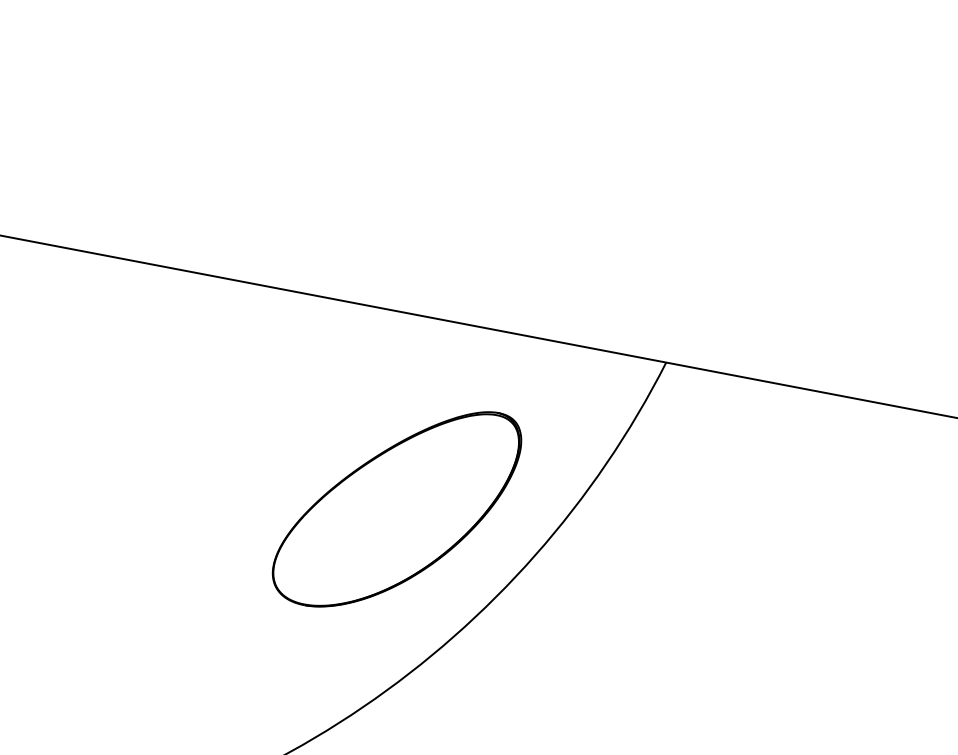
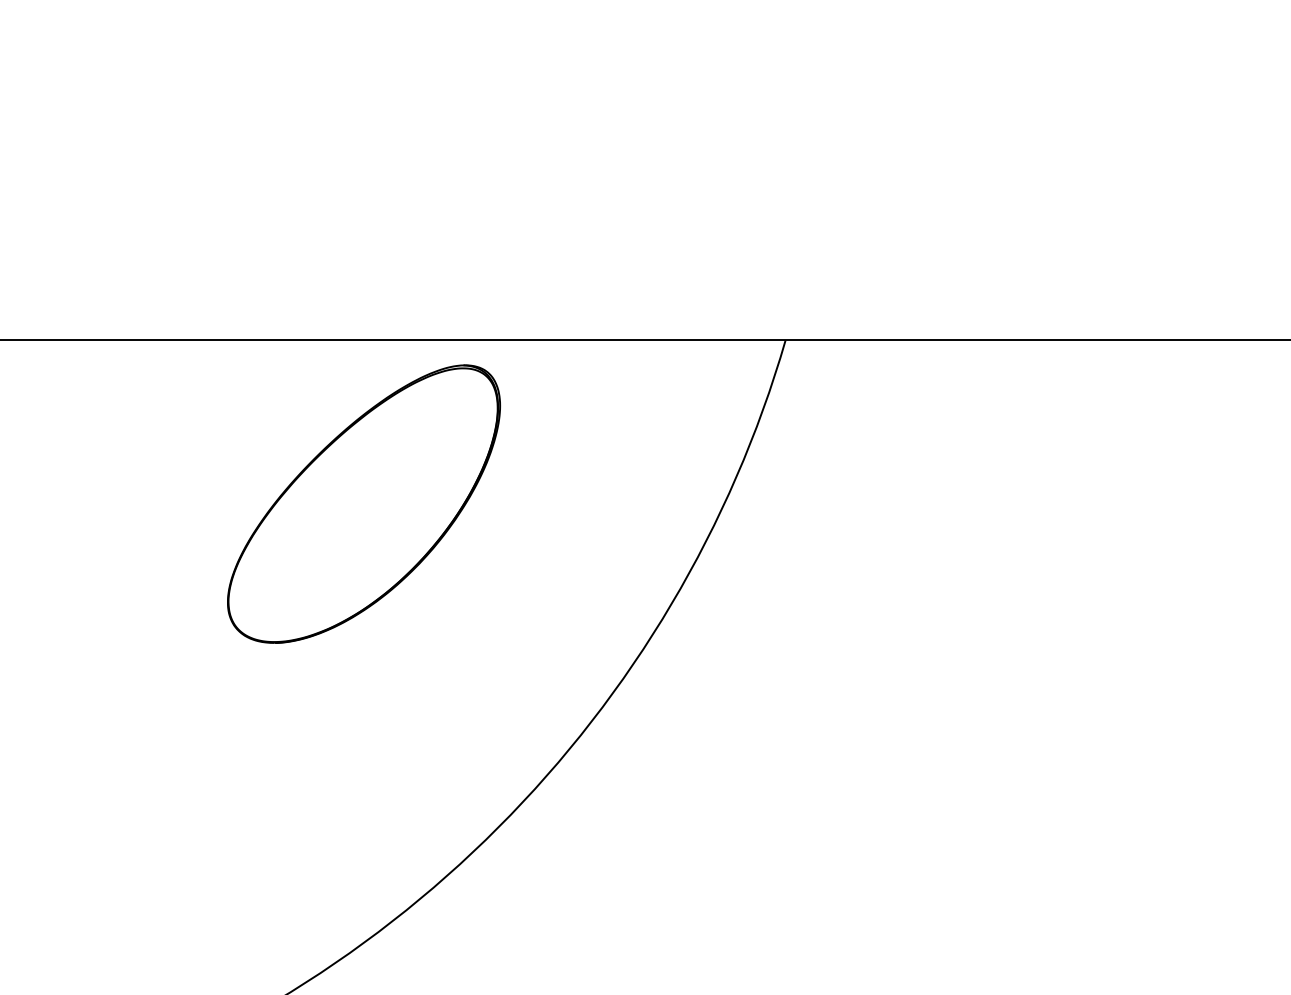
part: (396, 507) -> (363, 503), moved

